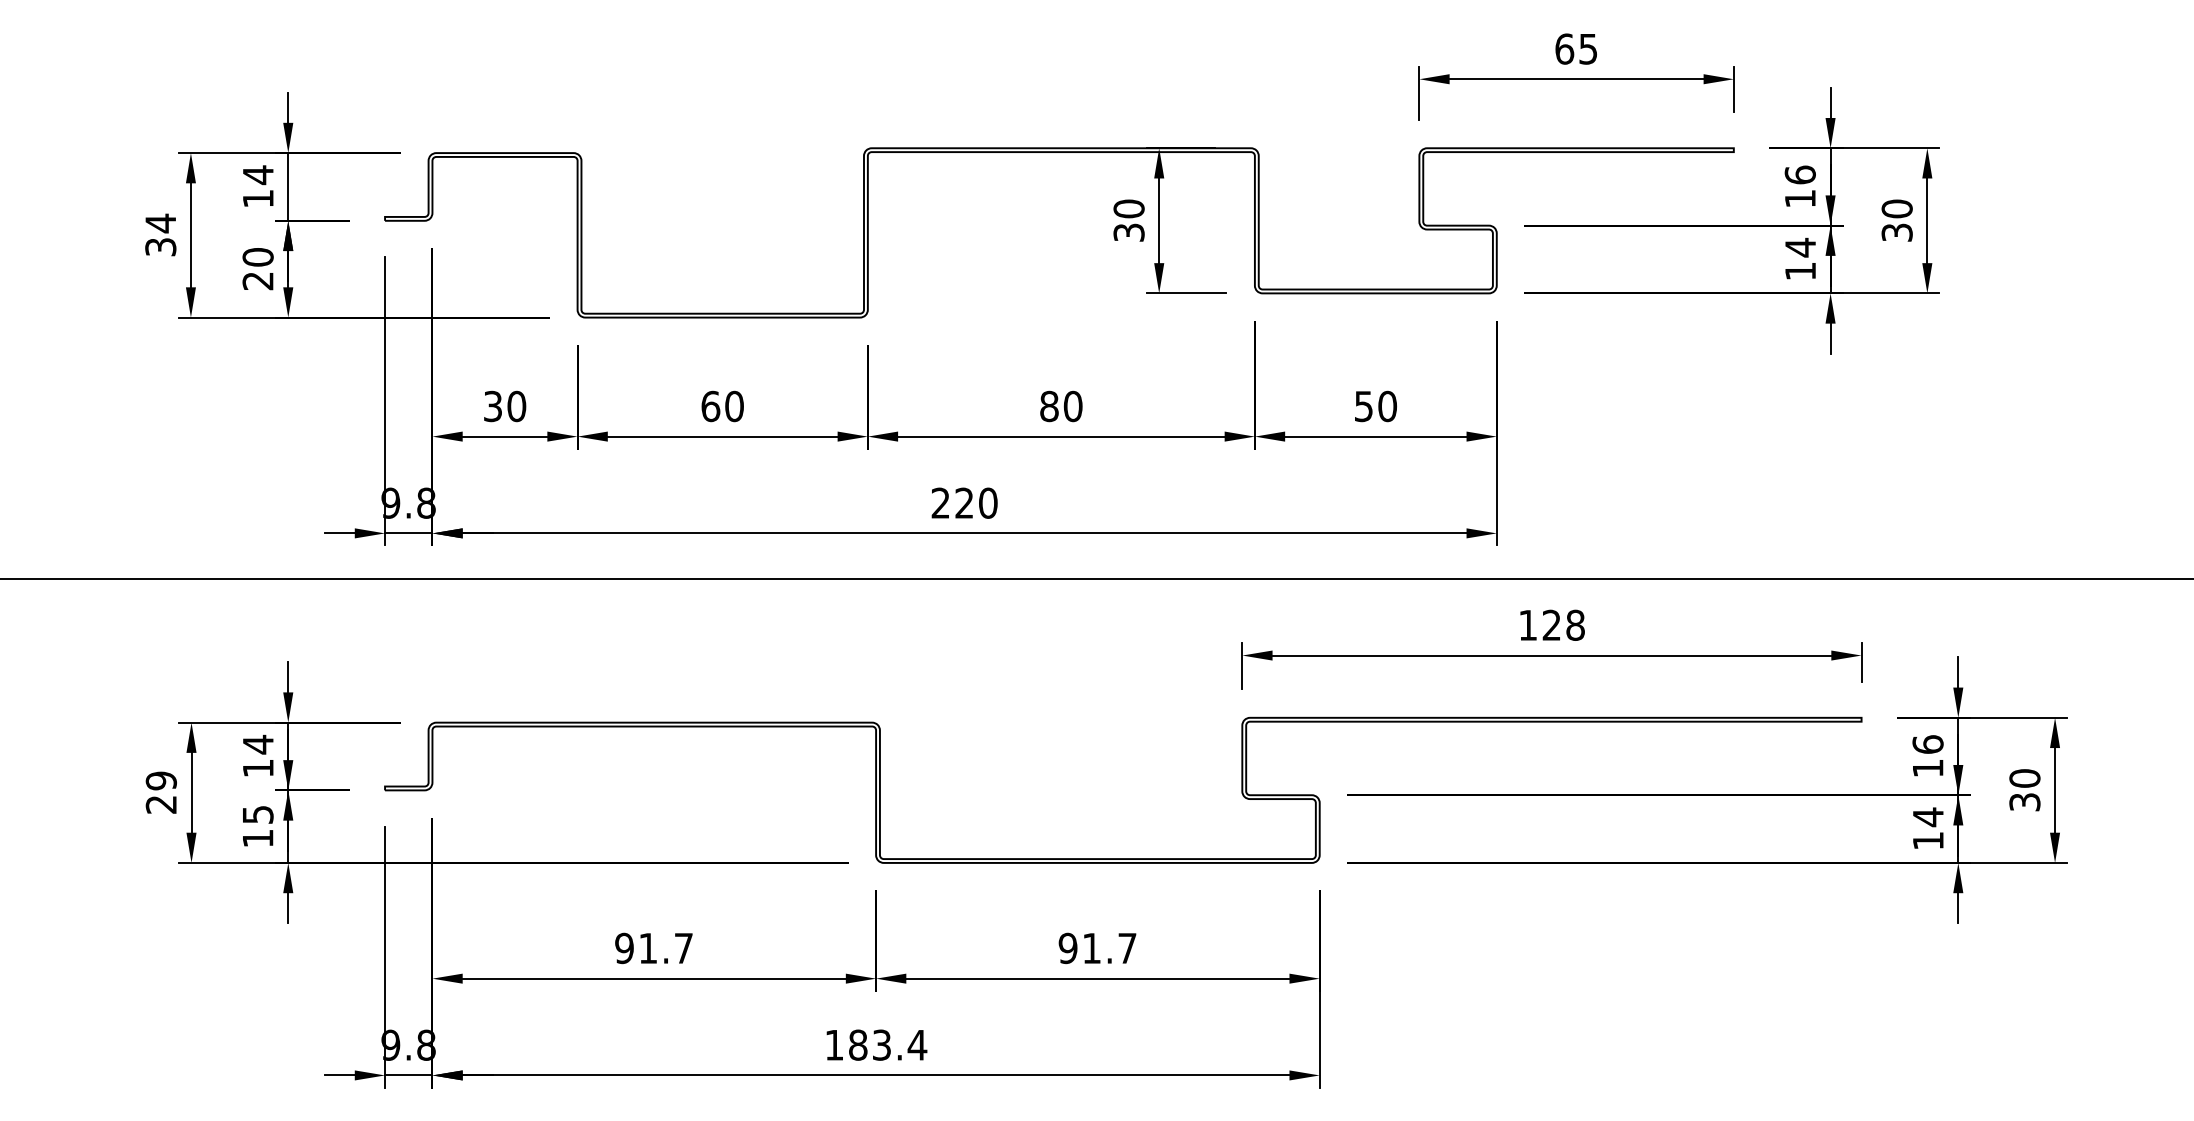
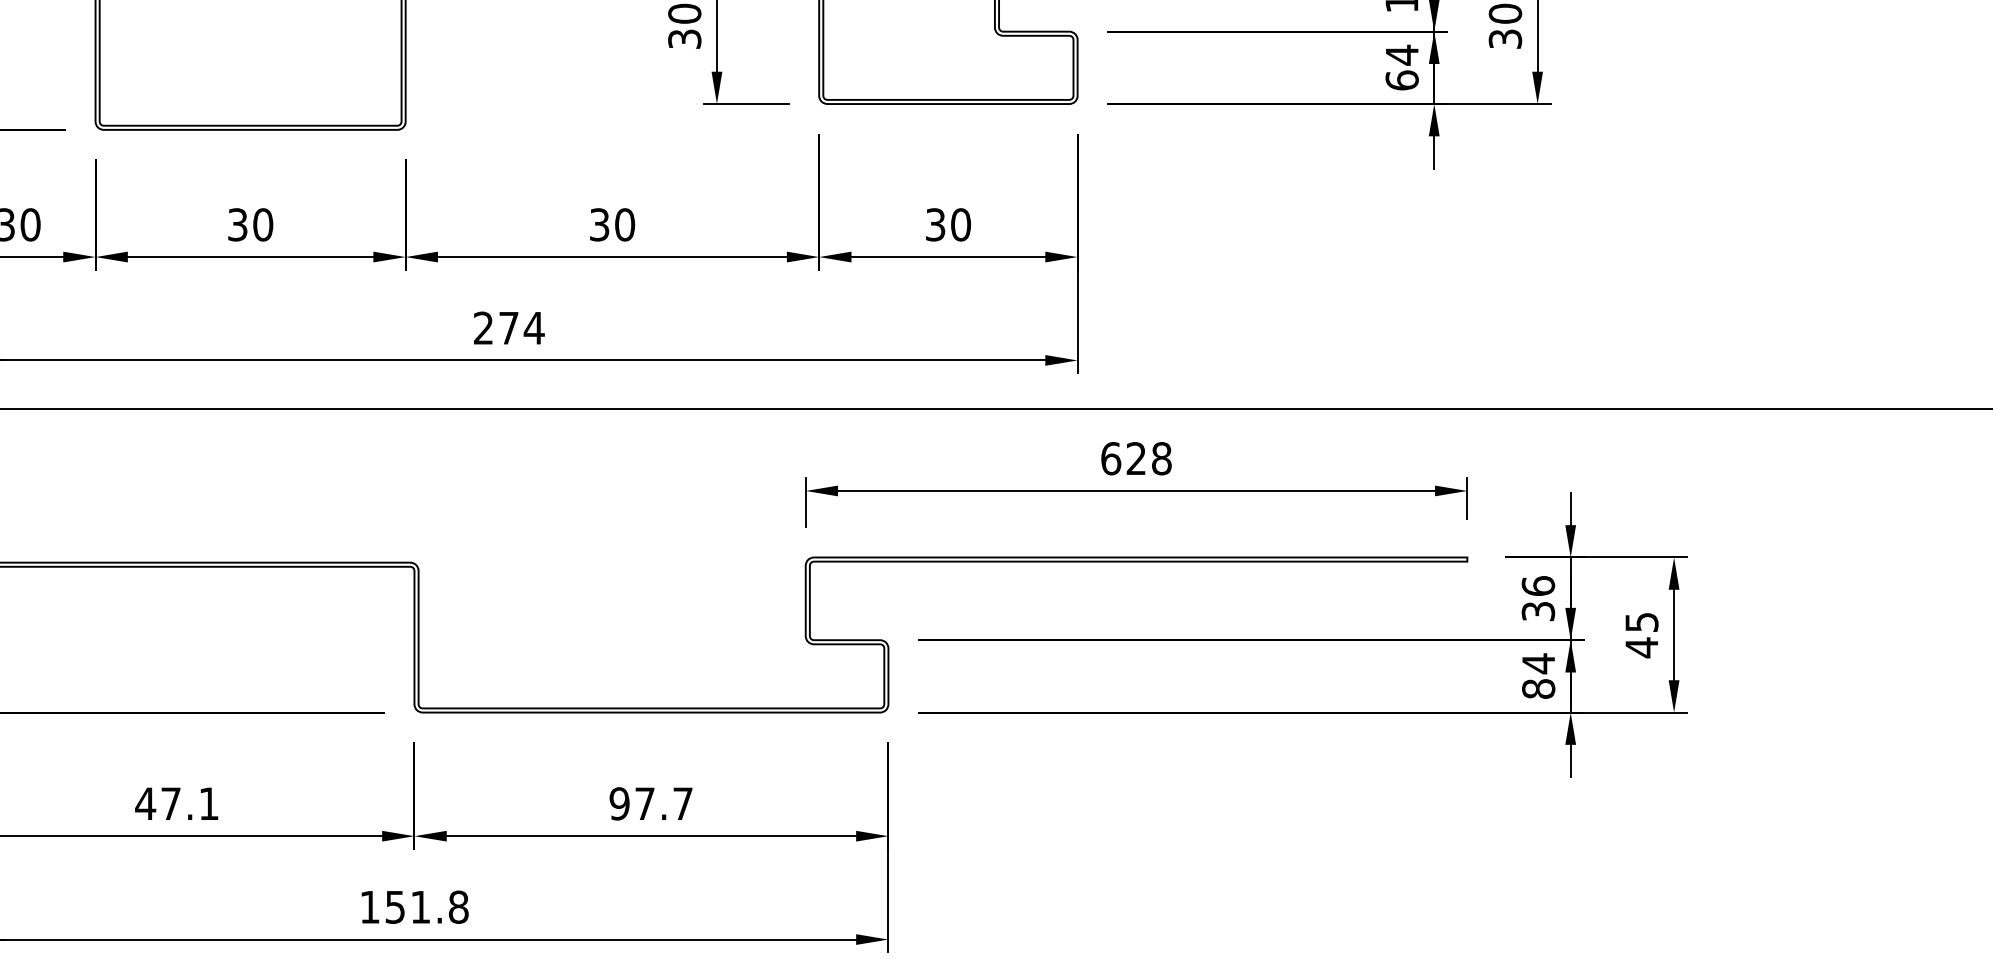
text: (1800, 270) -> (1402, 79), 14 -> 64
text: (1363, 405) -> (935, 223), 50 -> 30
text: (710, 406) -> (237, 224), 60 -> 30
text: (1049, 406) -> (599, 224), 80 -> 30
text: (976, 502) -> (521, 327), 220 -> 274
text: (1528, 624) -> (1111, 457), 128 -> 628
text: (1927, 768) -> (1537, 611), 16 -> 36
text: (2024, 790) -> (1641, 635), 30 -> 45
text: (1927, 840) -> (1537, 688), 14 -> 84
text: (653, 948) -> (176, 803), 91.7 -> 47.1
text: (1091, 948) -> (644, 803), 91.7 -> 97.7
text: (888, 1044) -> (427, 906), 183.4 -> 151.8

